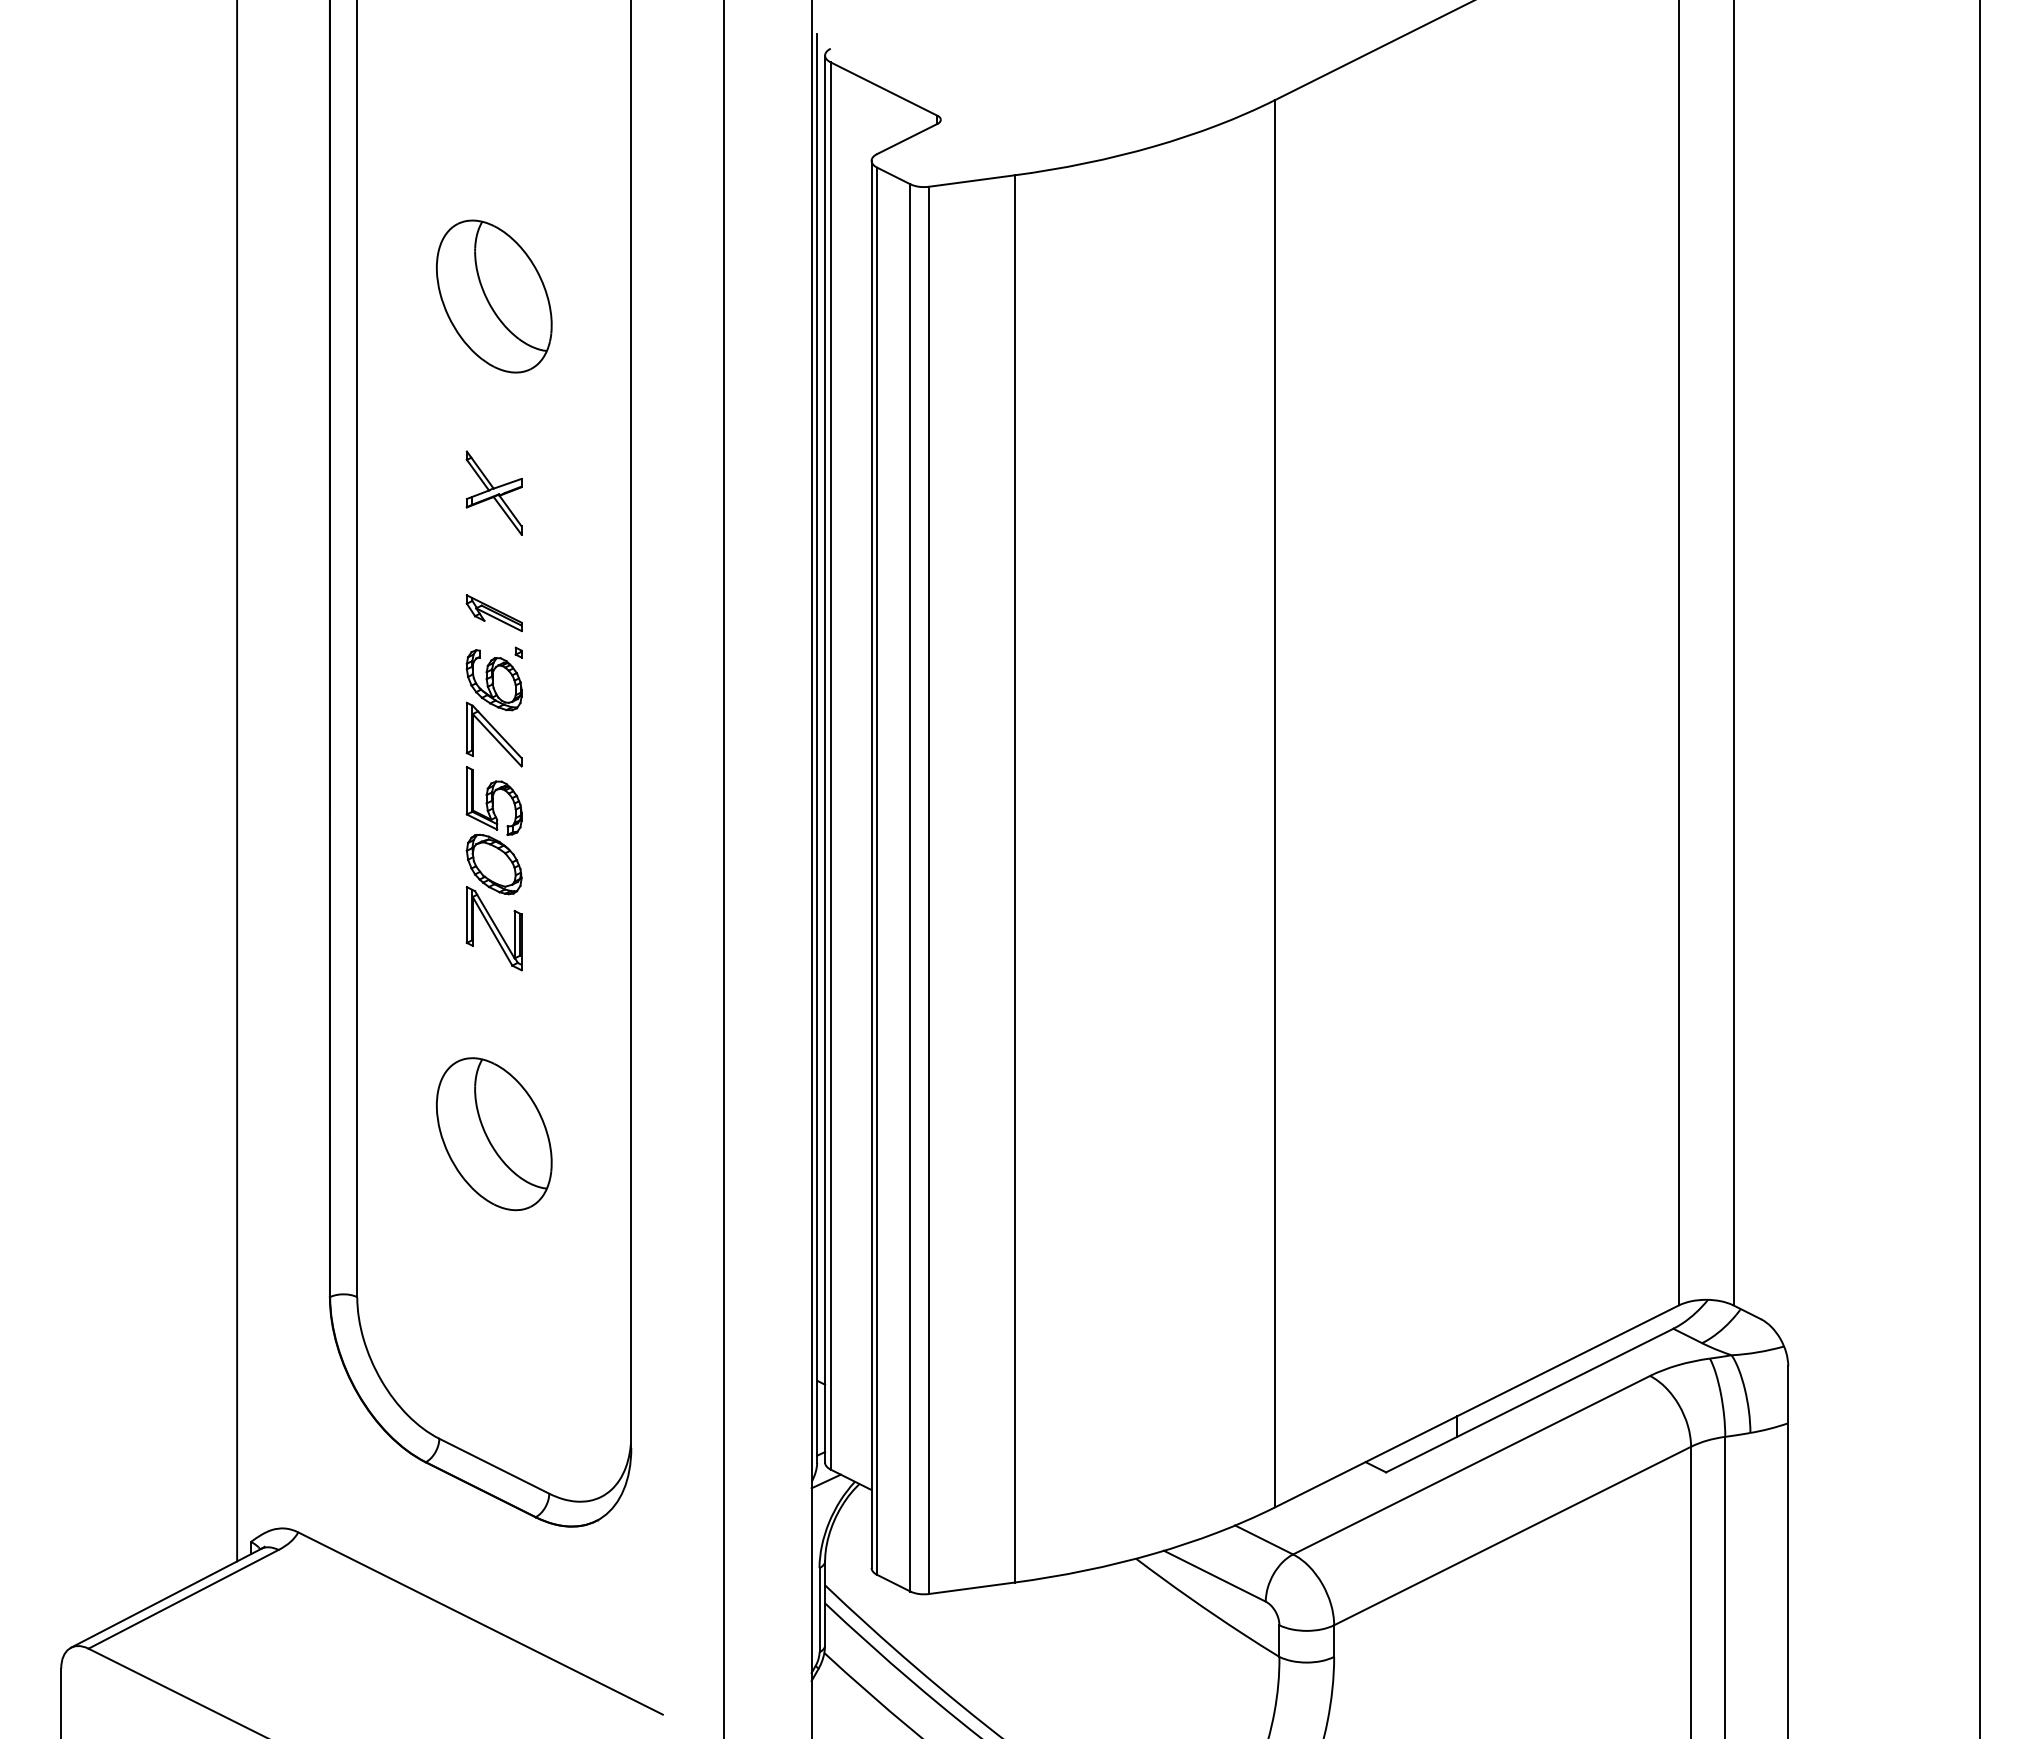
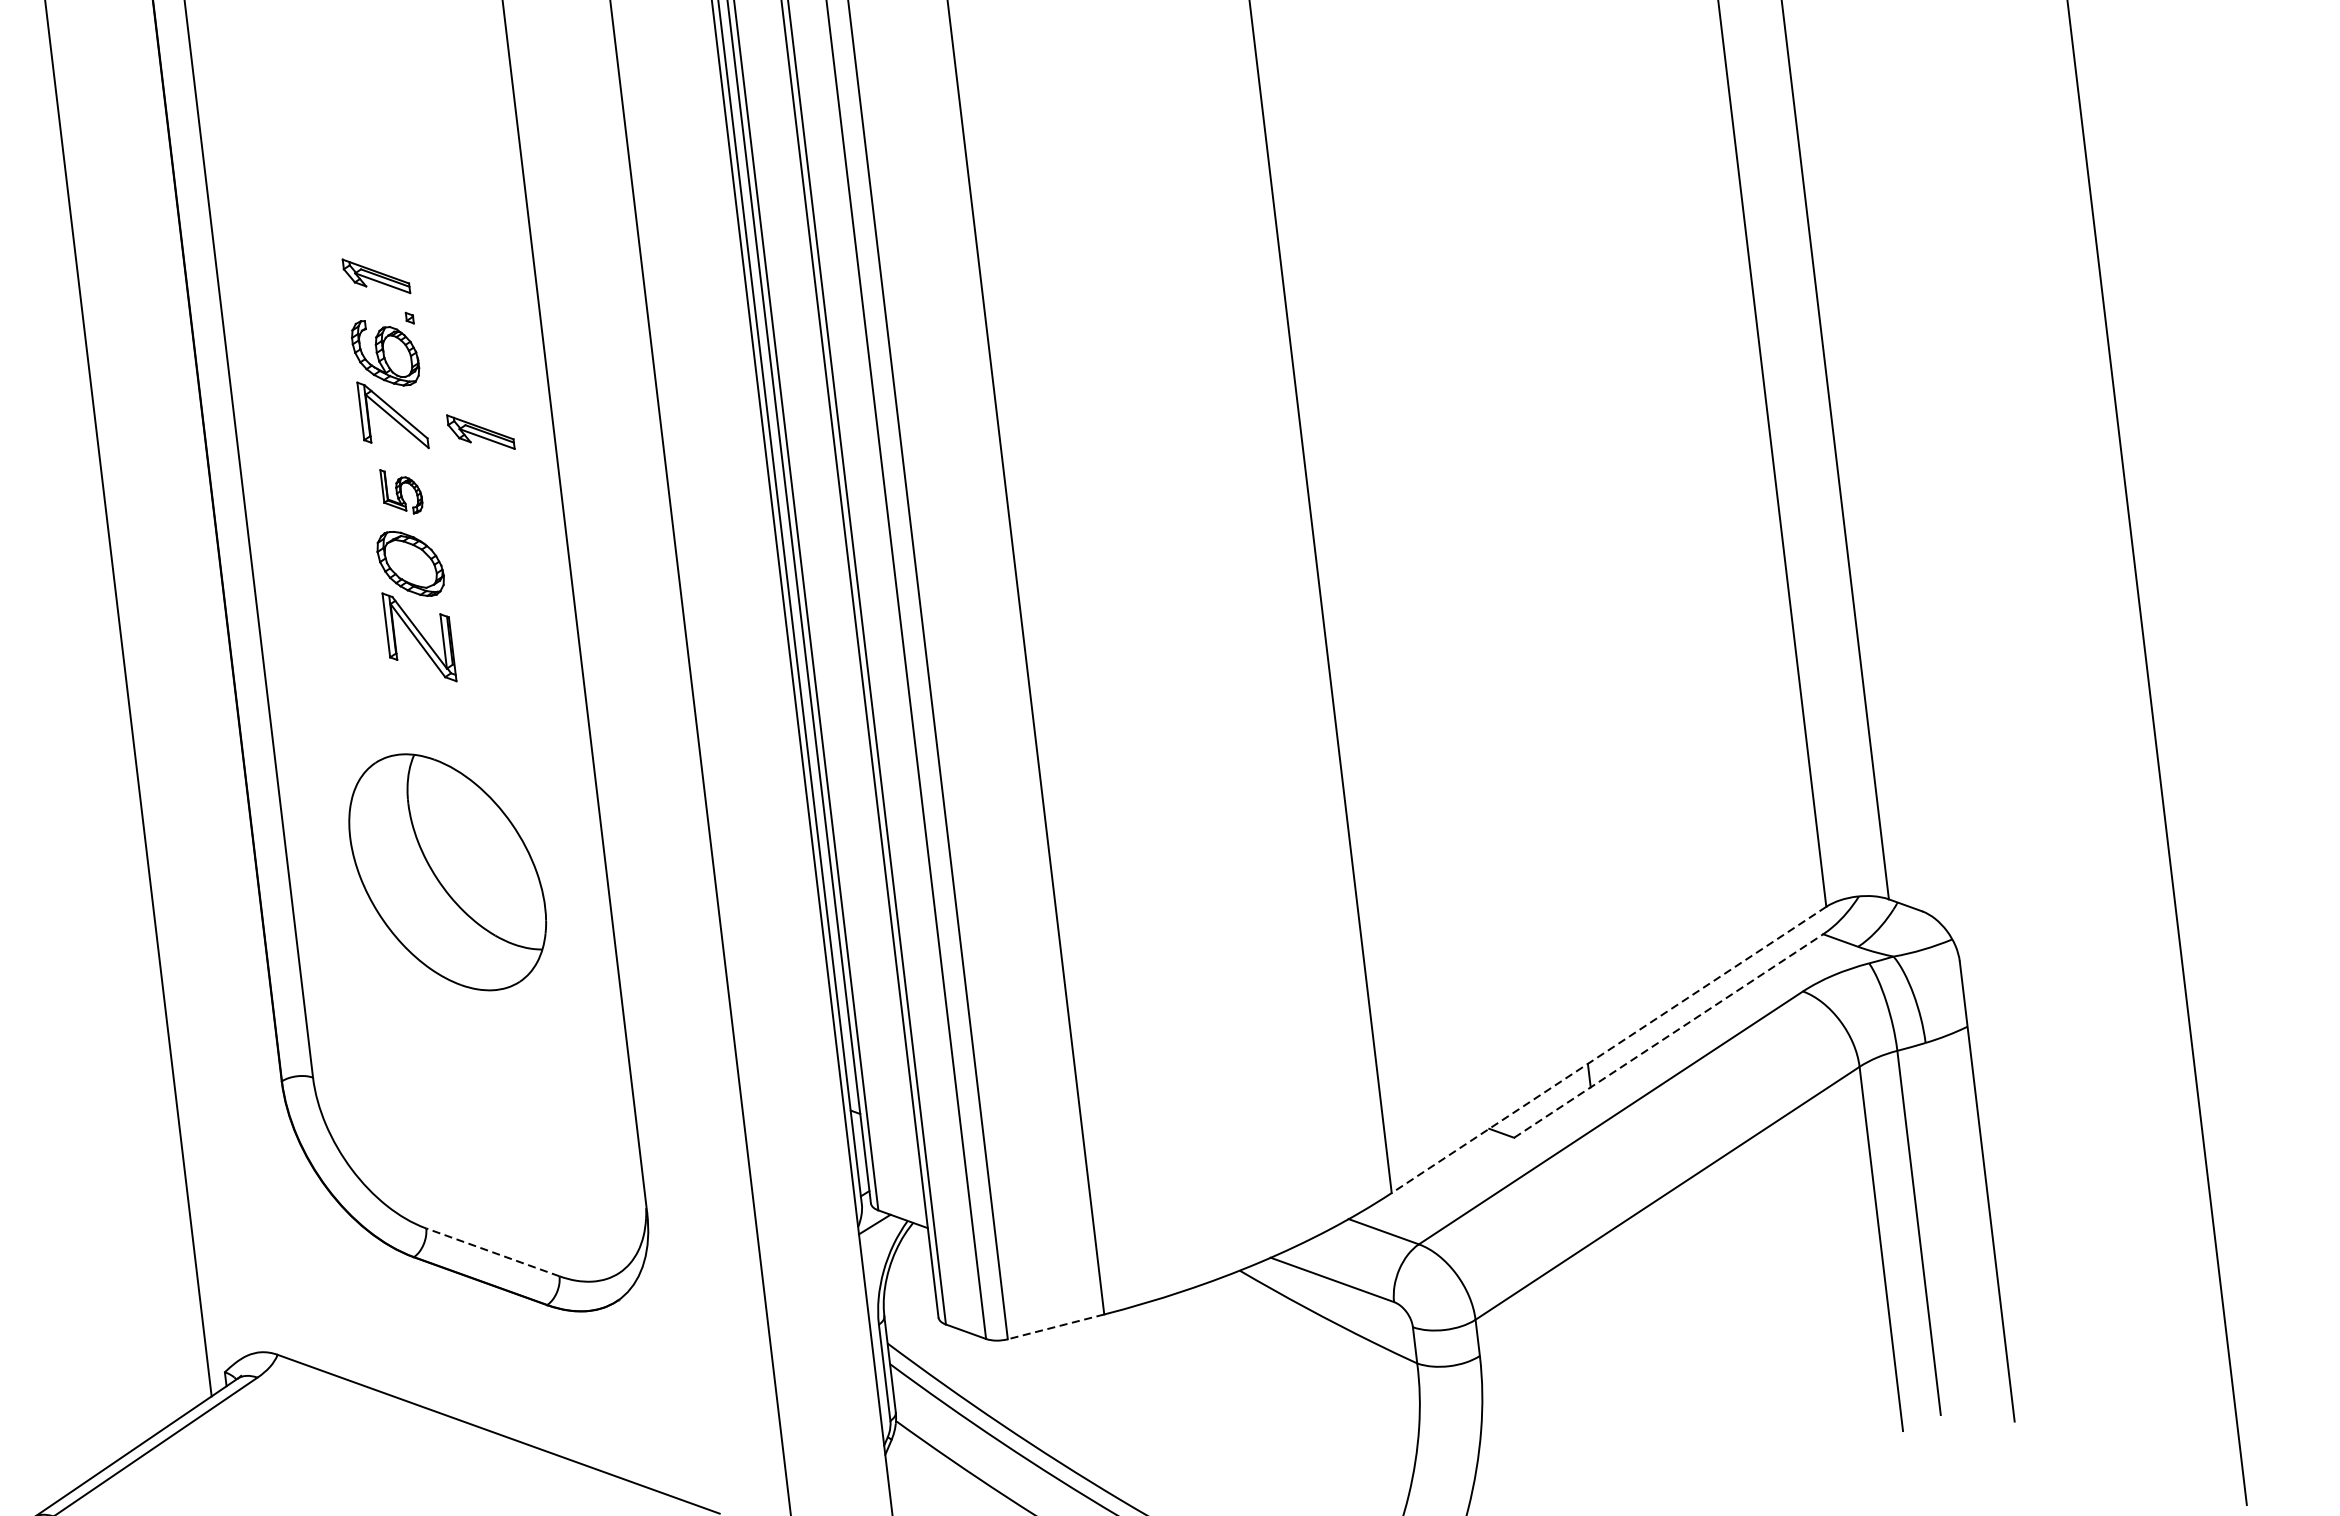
part: (493, 492) -> (359, 138), removed
part: (567, 757) -> (479, 431), added
part: (493, 800) -> (401, 490), size x0.6
part: (493, 1134) -> (446, 872), size x1.4
line: (1529, 1400) -> (1668, 1035), solid -> dashed
line: (1476, 1406) -> (1608, 1050), solid -> dashed
line: (493, 1465) -> (491, 1251), solid -> dashed
line: (971, 1588) -> (1055, 1327), solid -> dashed

